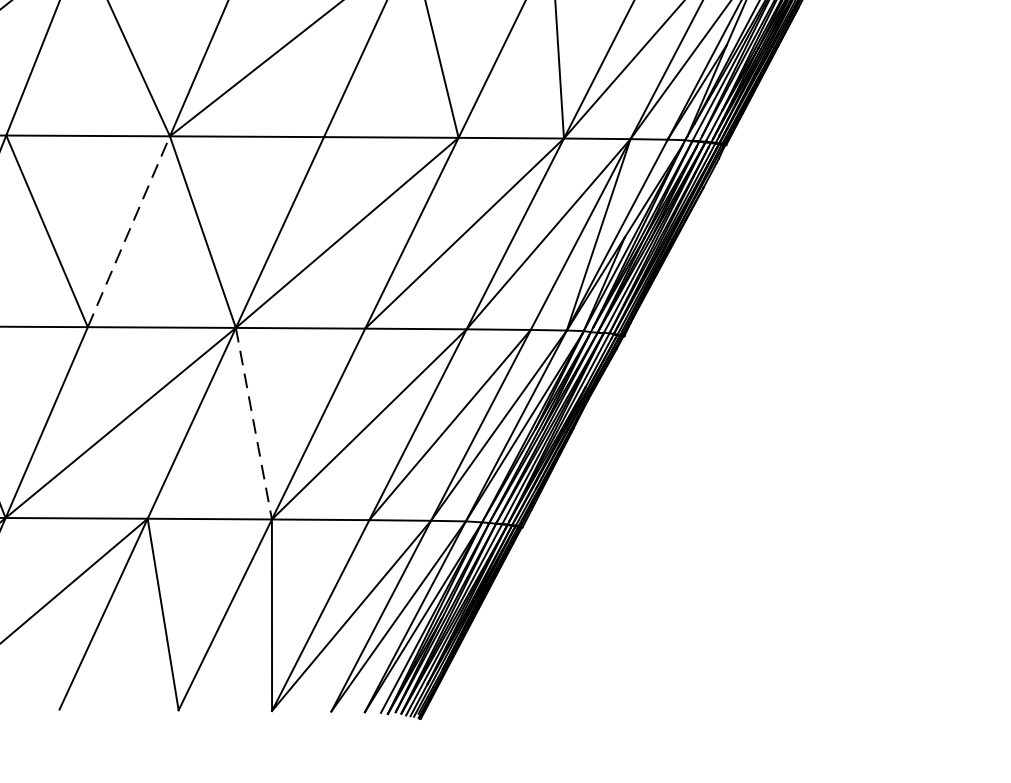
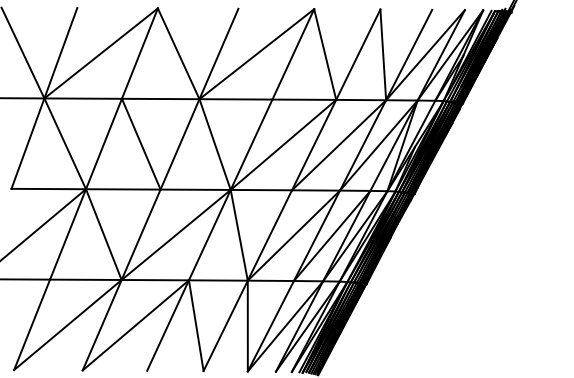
line: (129, 229) -> (180, 143), dashed -> solid
line: (254, 424) -> (239, 235), dashed -> solid

